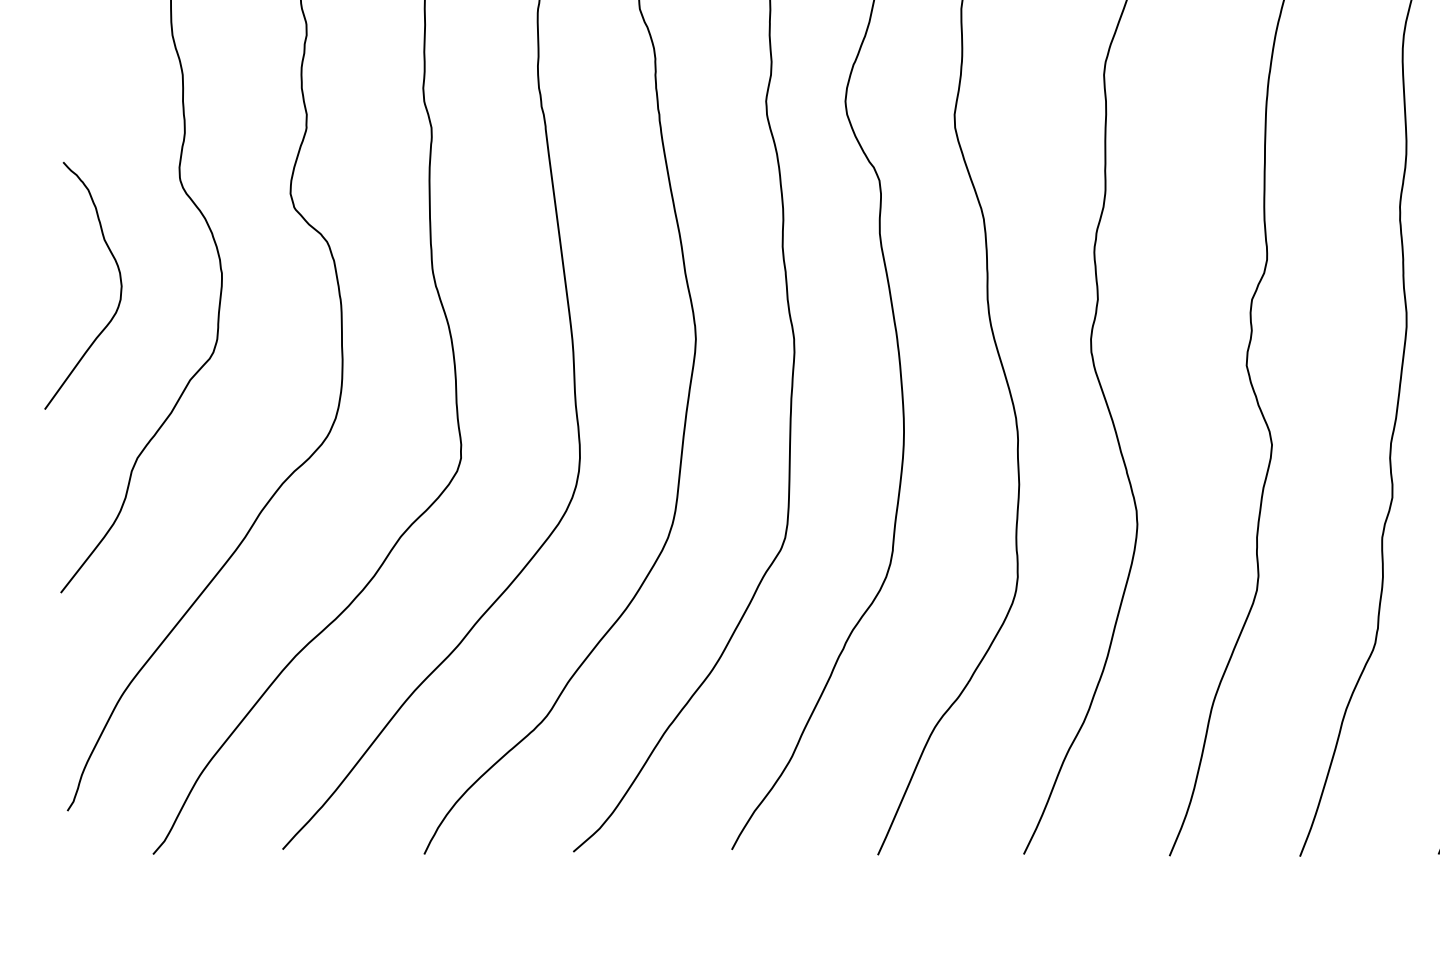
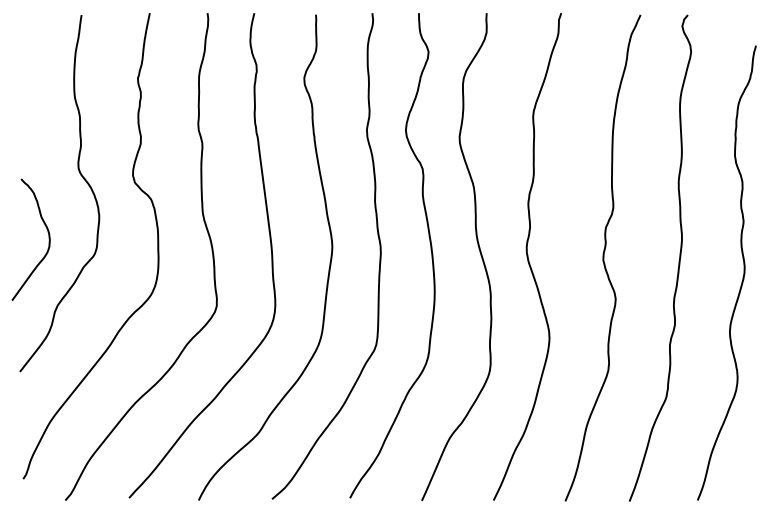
curve: (118, 283) -> (48, 238), moved

